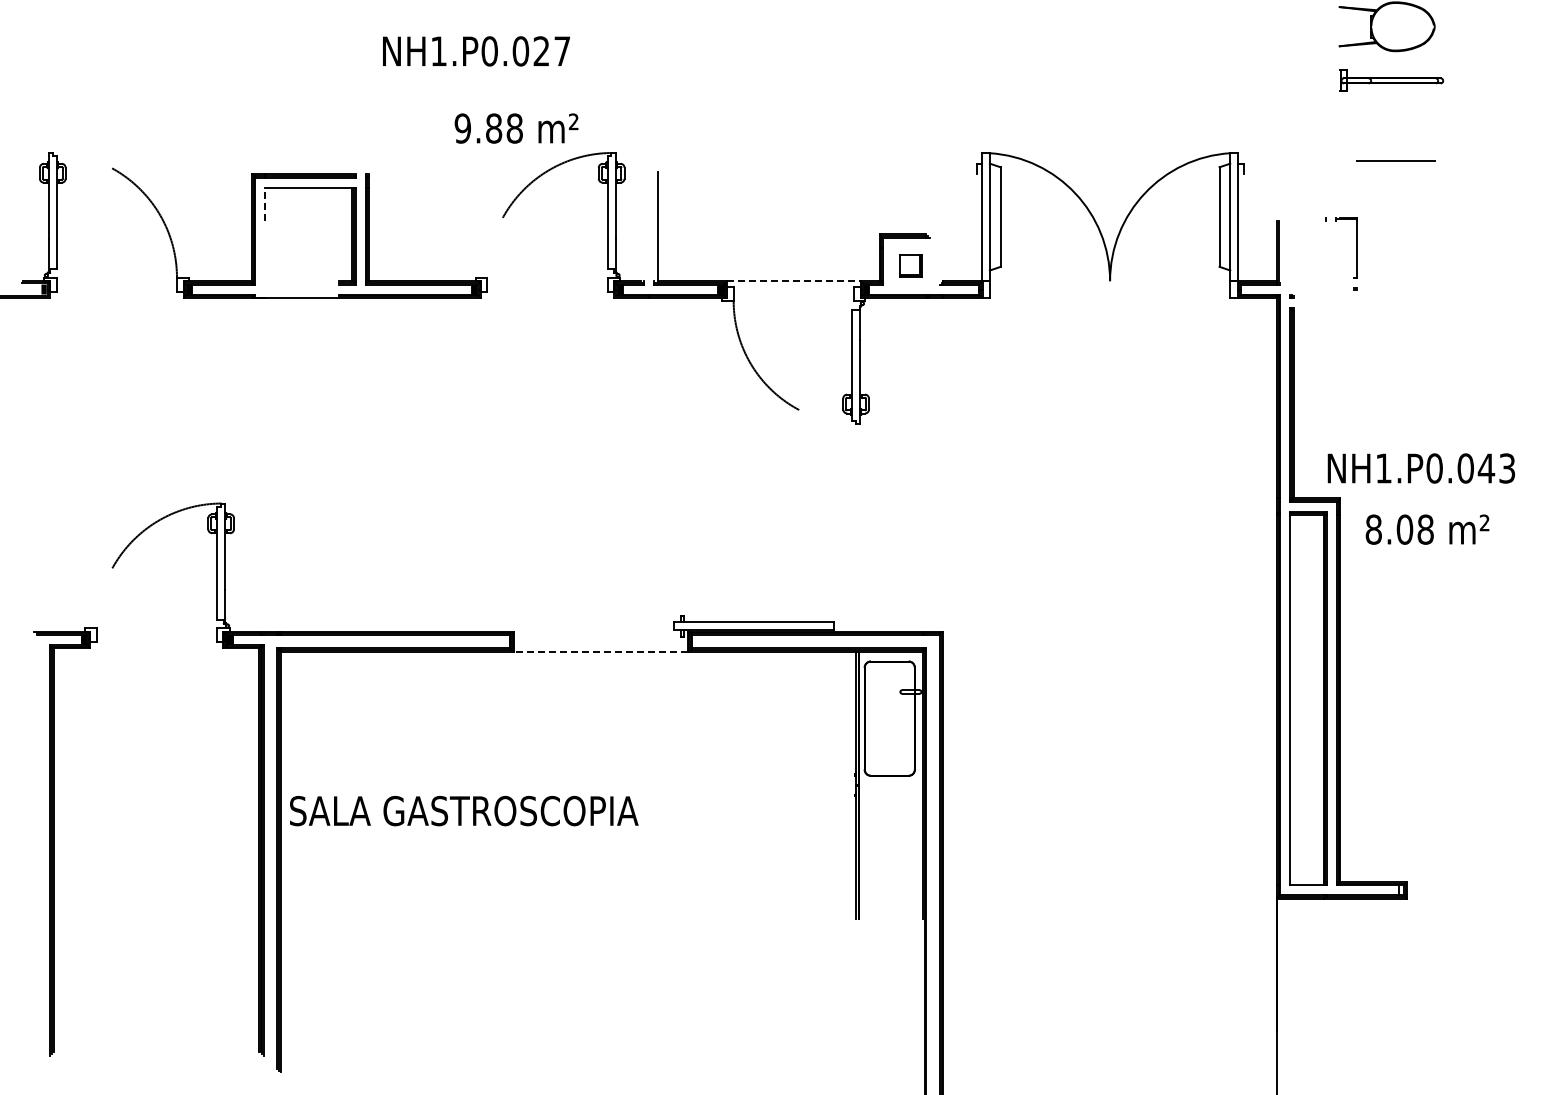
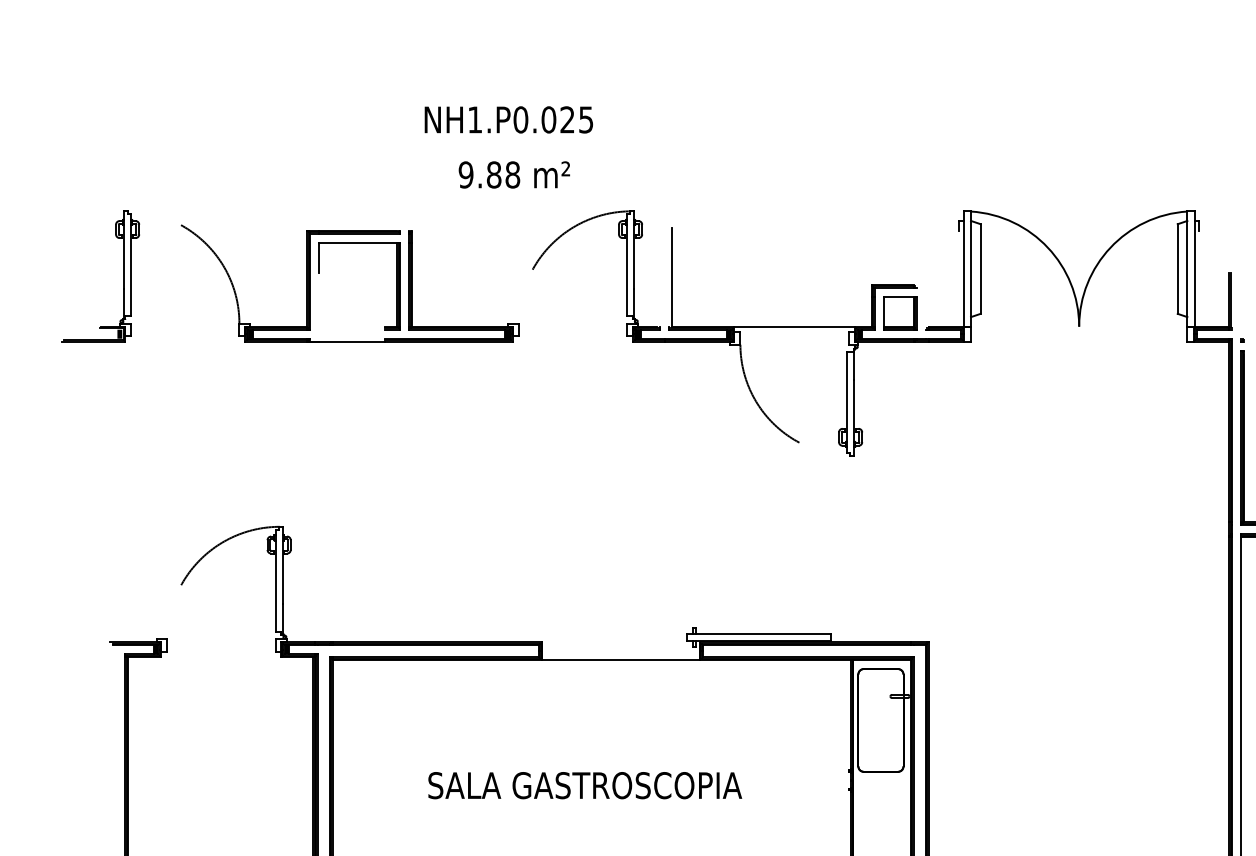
text: (561, 51) -> (585, 120), NH1.P0.027 -> NH1.P0.025
text: (516, 128) -> (514, 174), moved
line: (265, 204) -> (319, 257), dashed -> solid
part: (911, 266) -> (900, 313), size x1.67
line: (793, 281) -> (794, 327), dashed -> solid
line: (600, 651) -> (620, 660), dashed -> solid
text: (464, 811) -> (585, 786), moved

